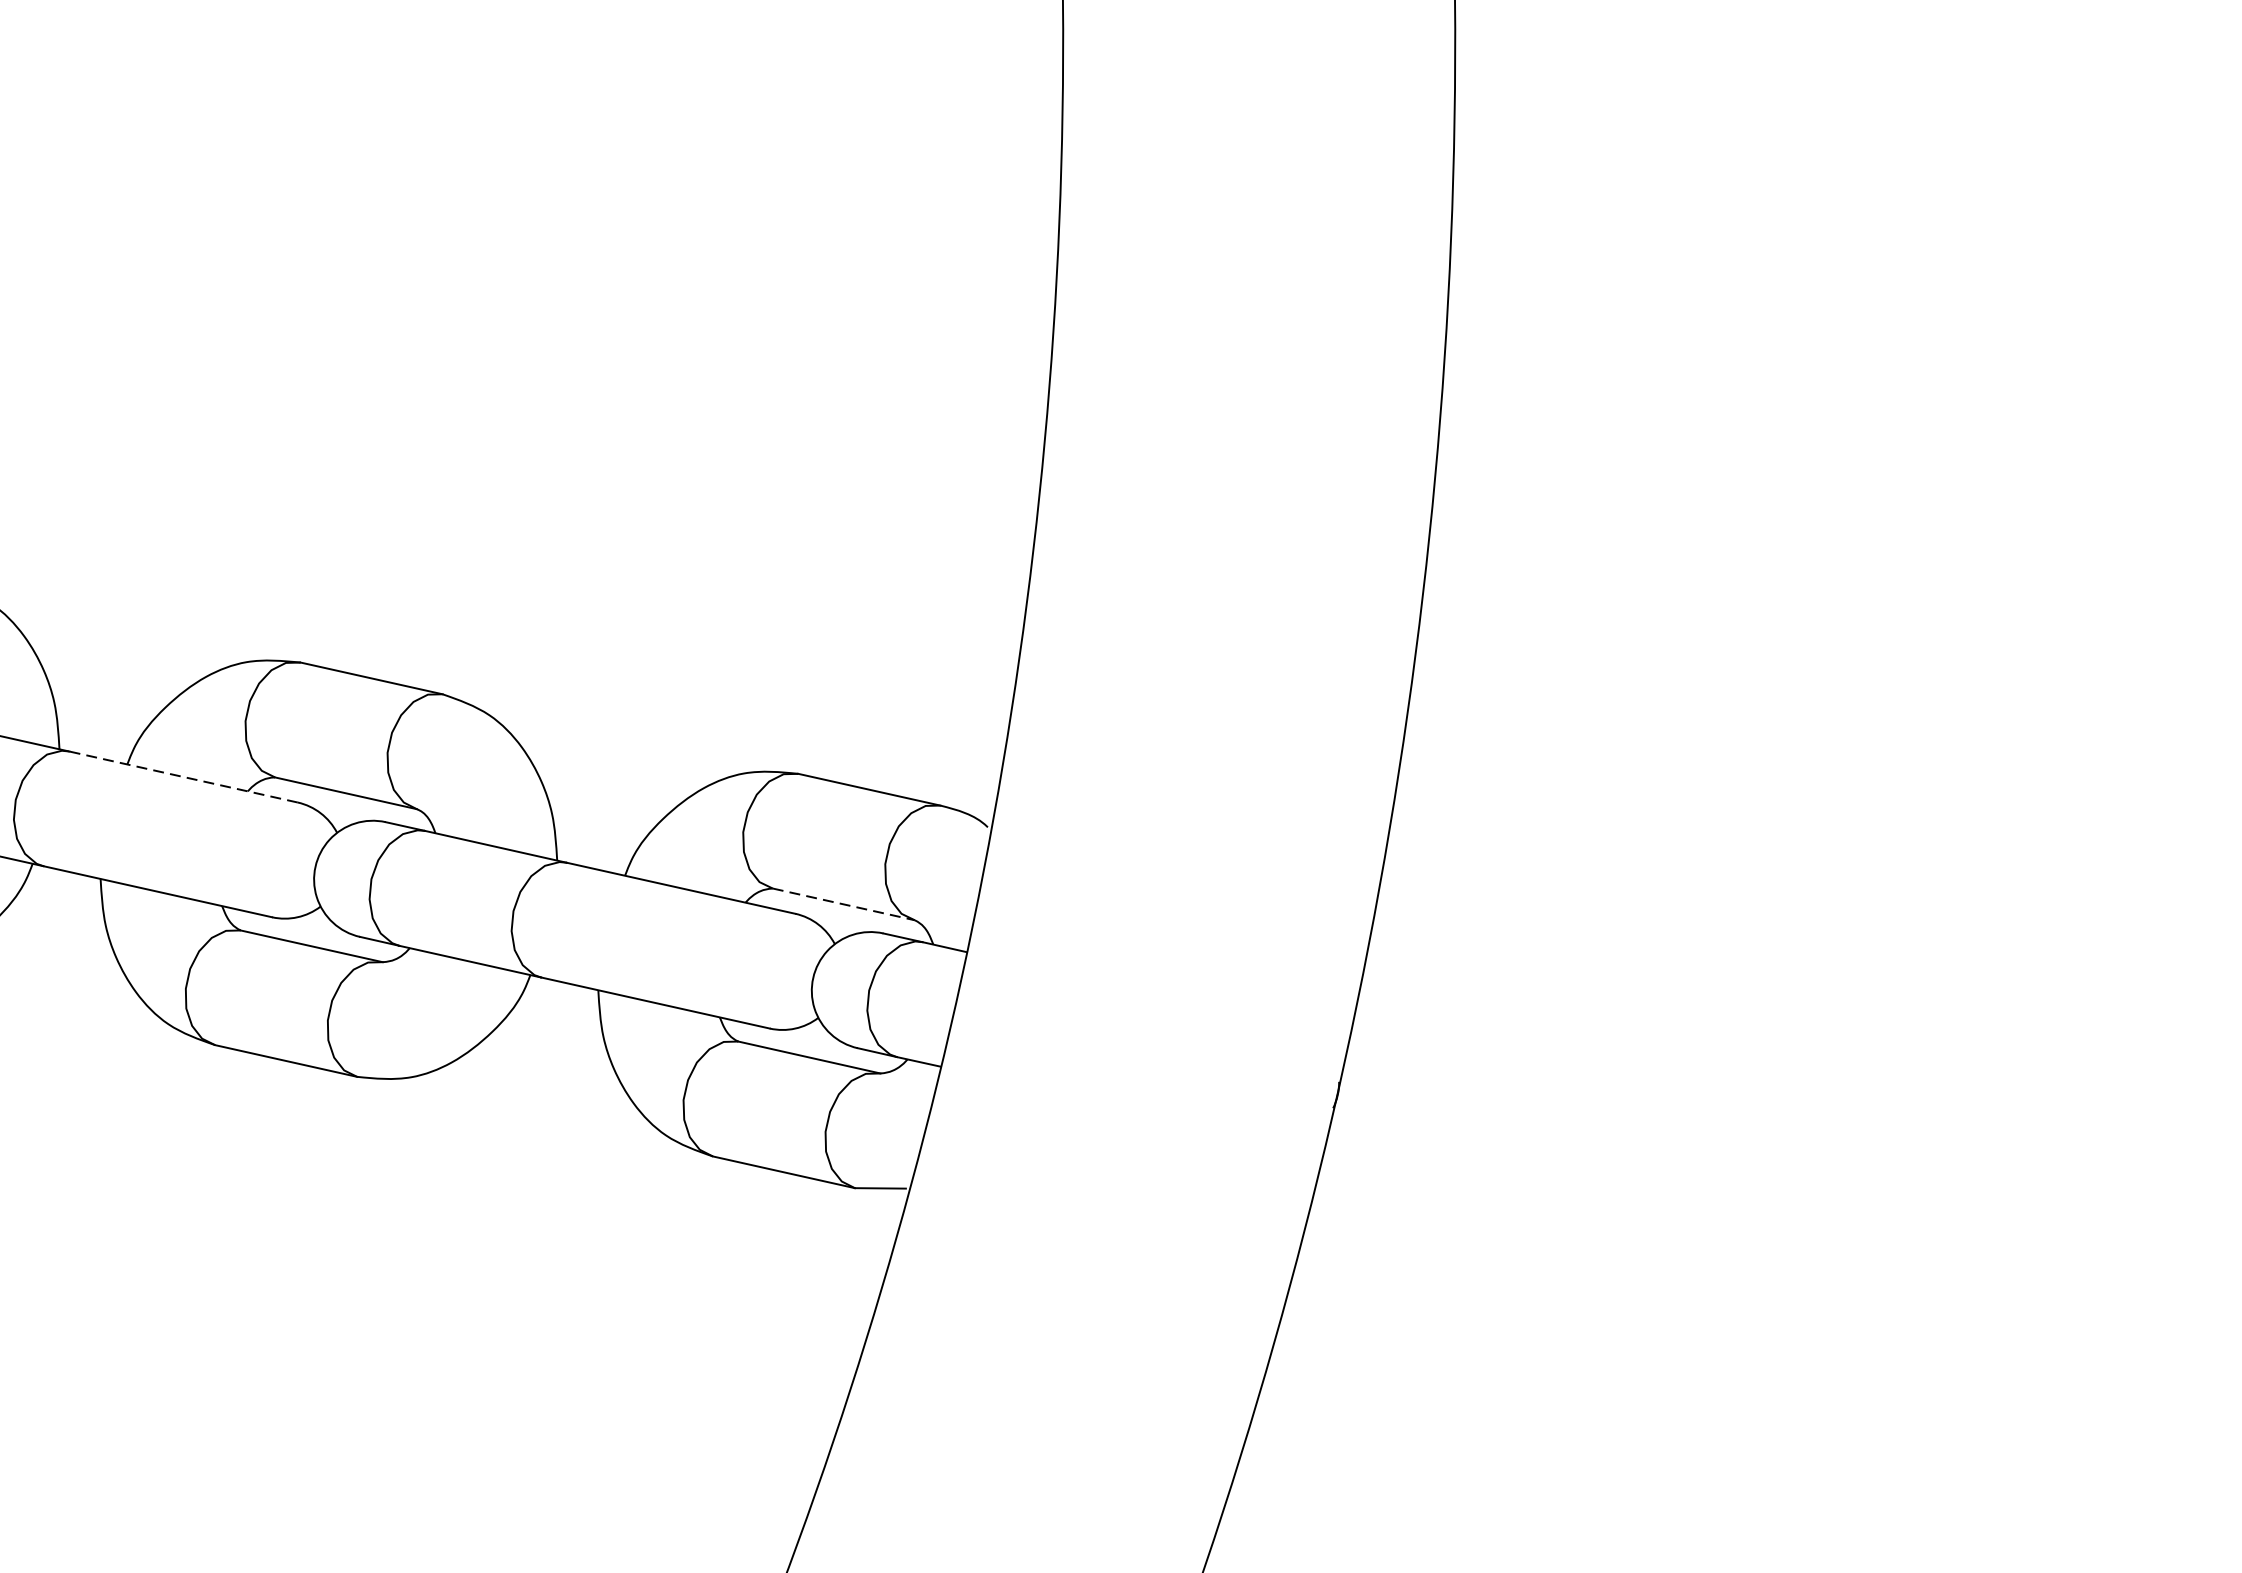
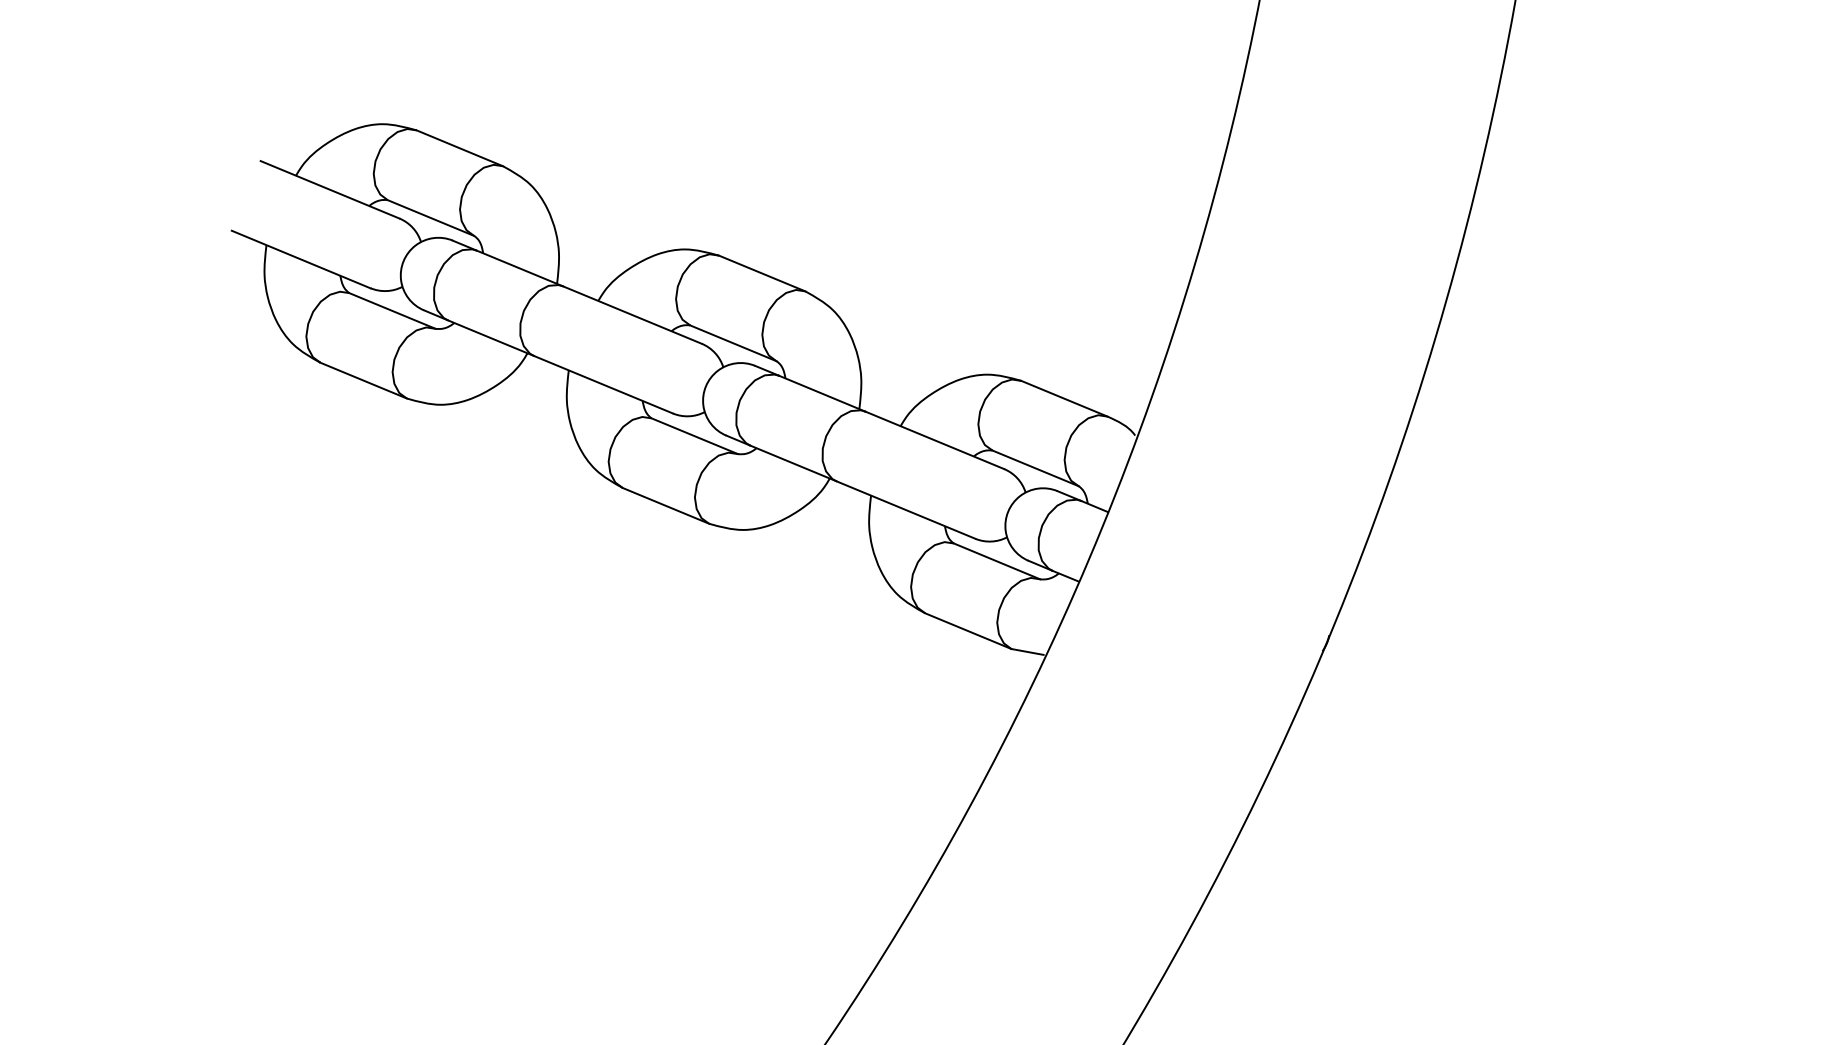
line: (181, 776) -> (631, 314), dashed -> solid
line: (843, 904) -> (1035, 468), dashed -> solid

